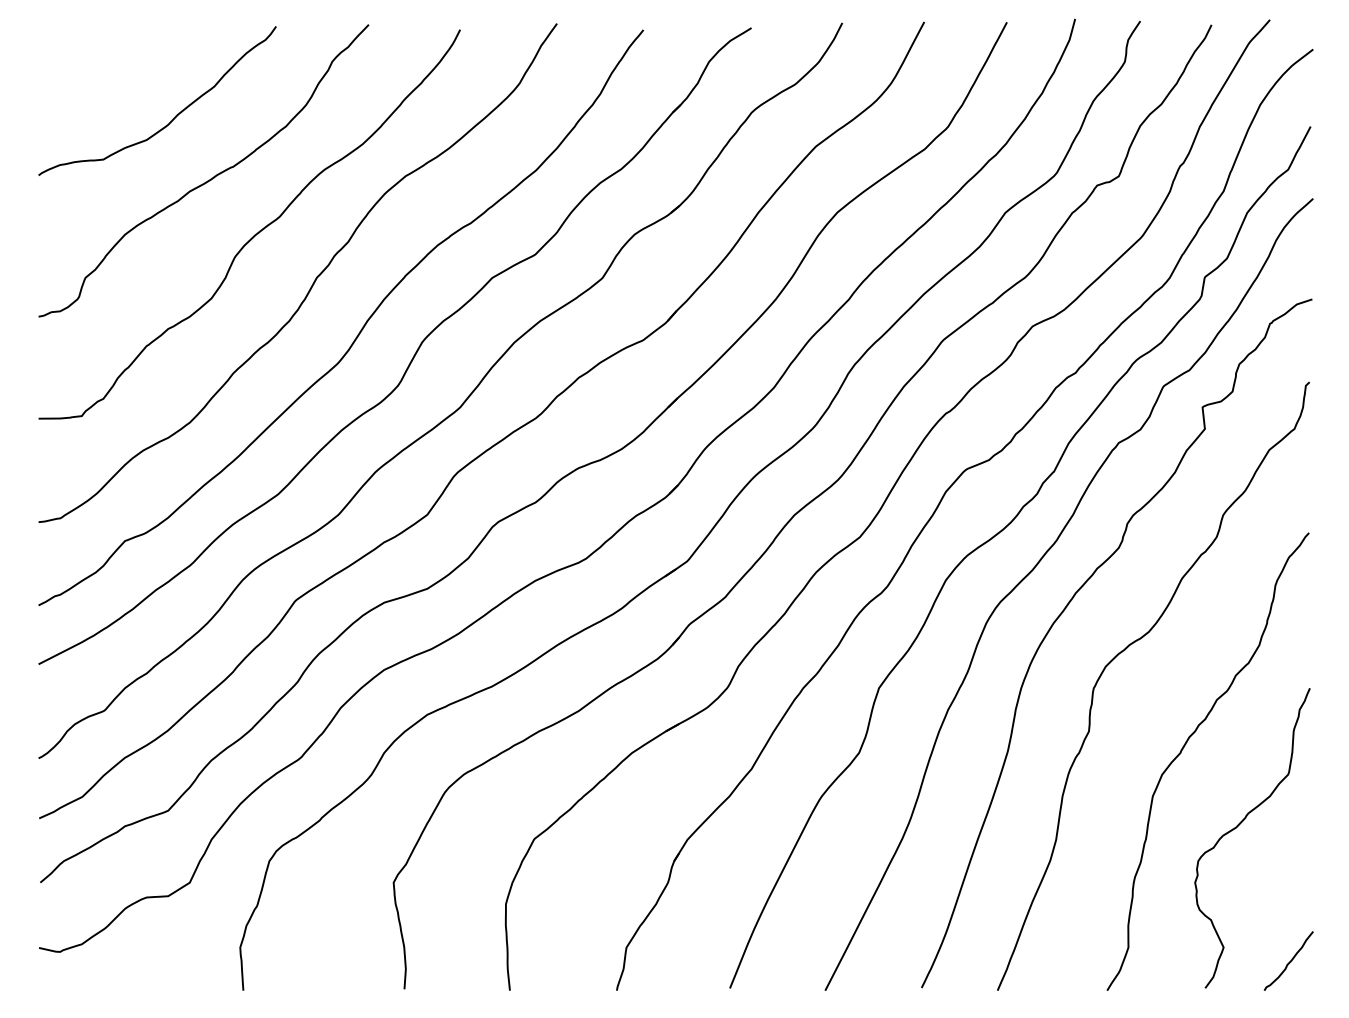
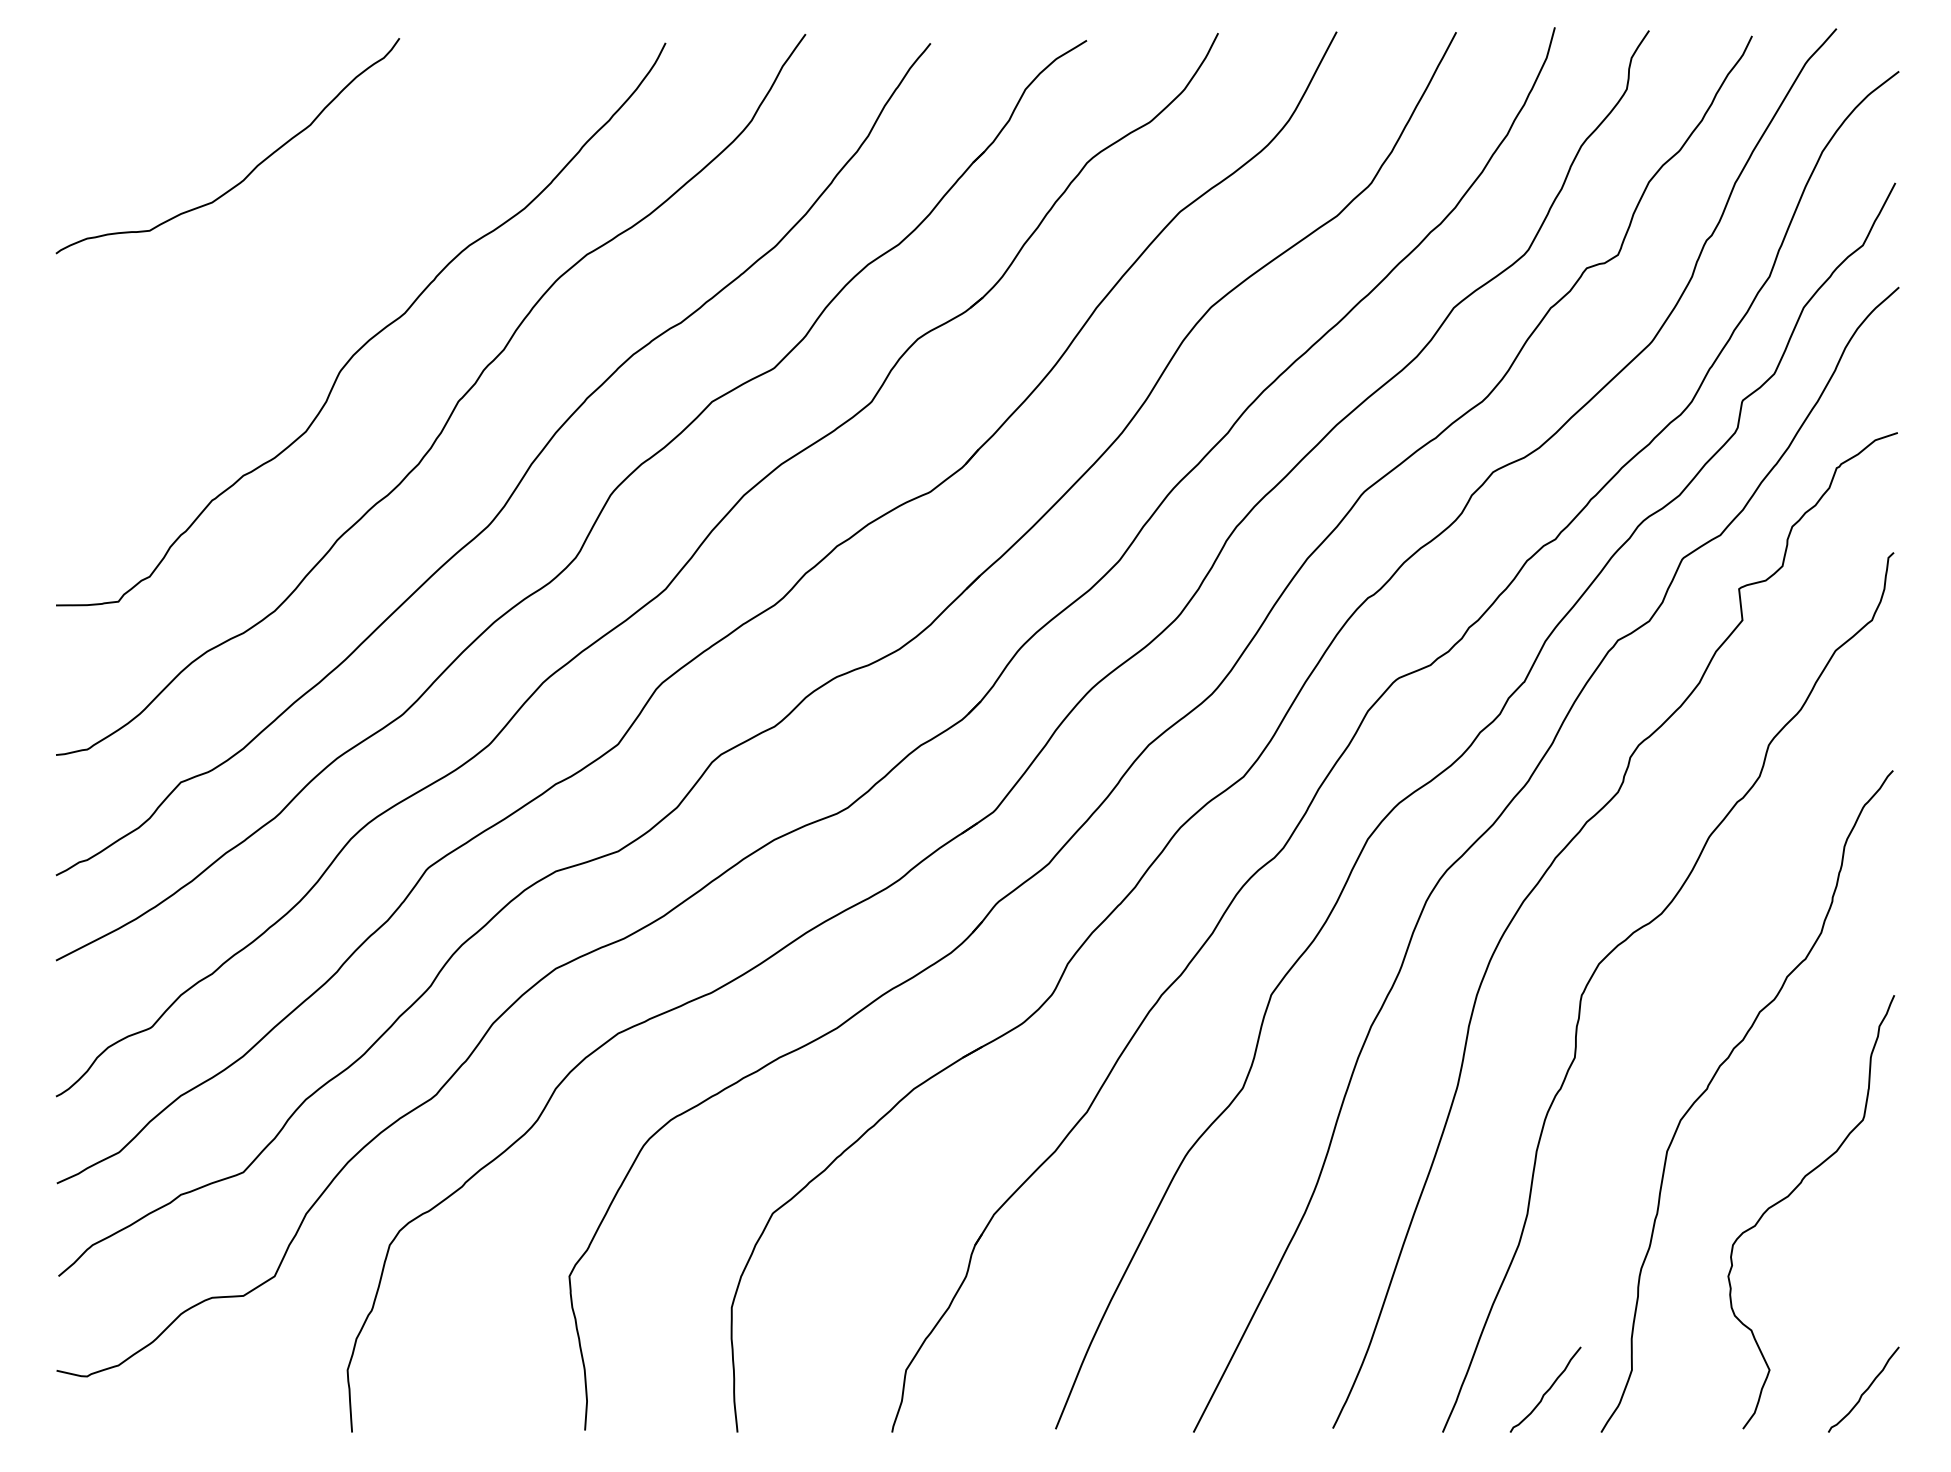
curve: (210, 178) -> (304, 258), removed
curve: (1069, 961) -> (1546, 1390), added

